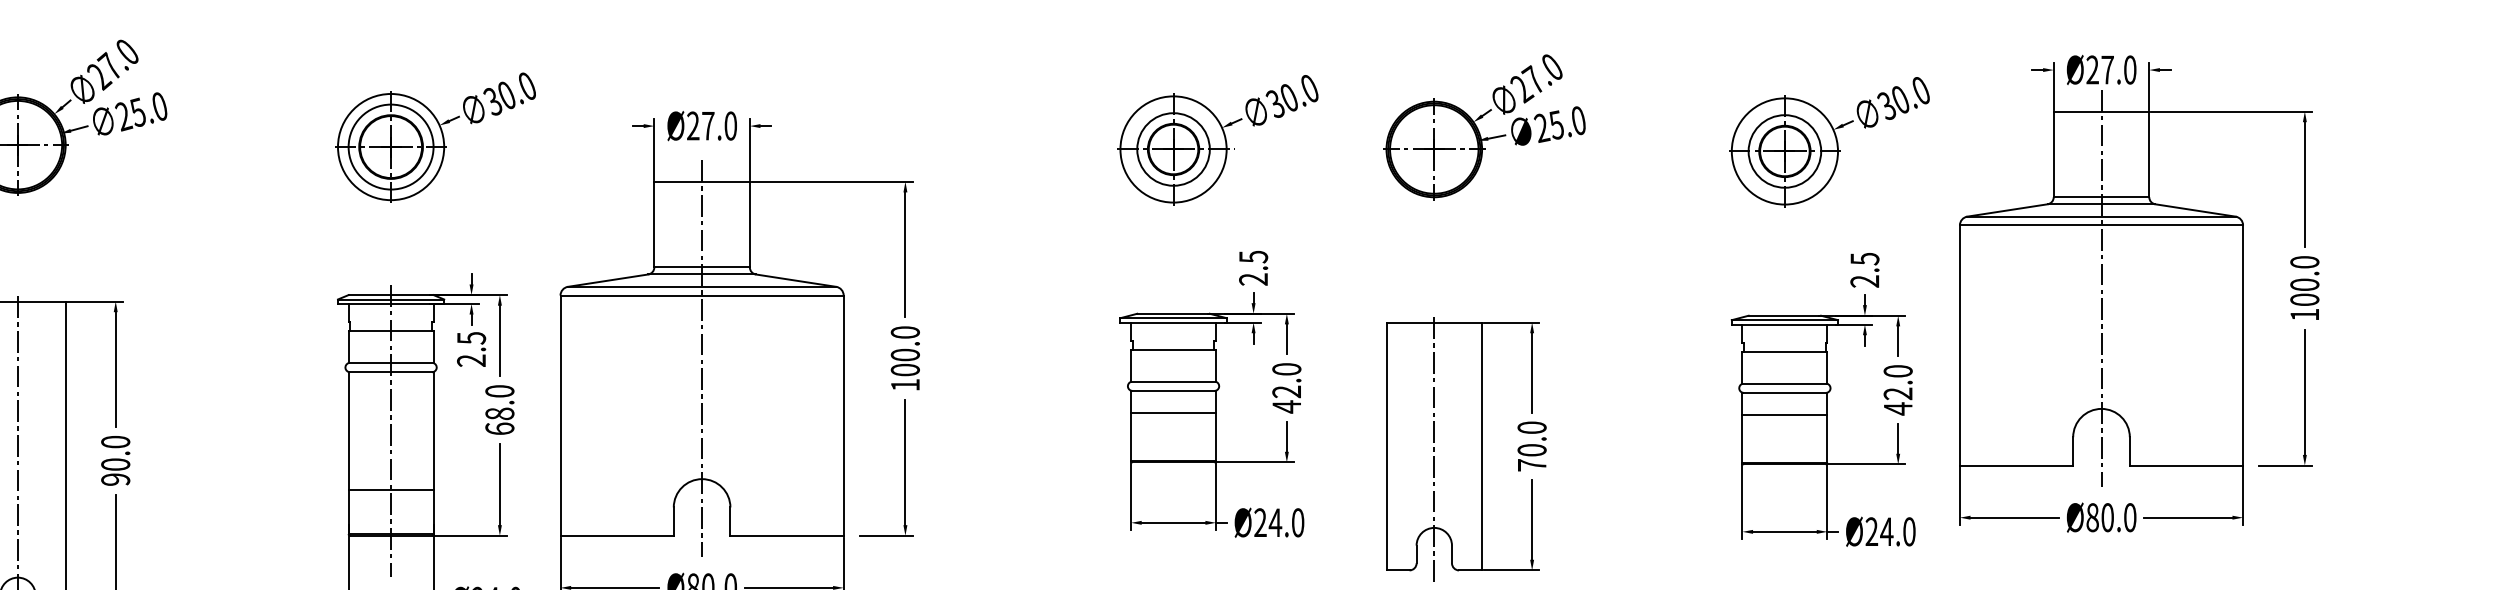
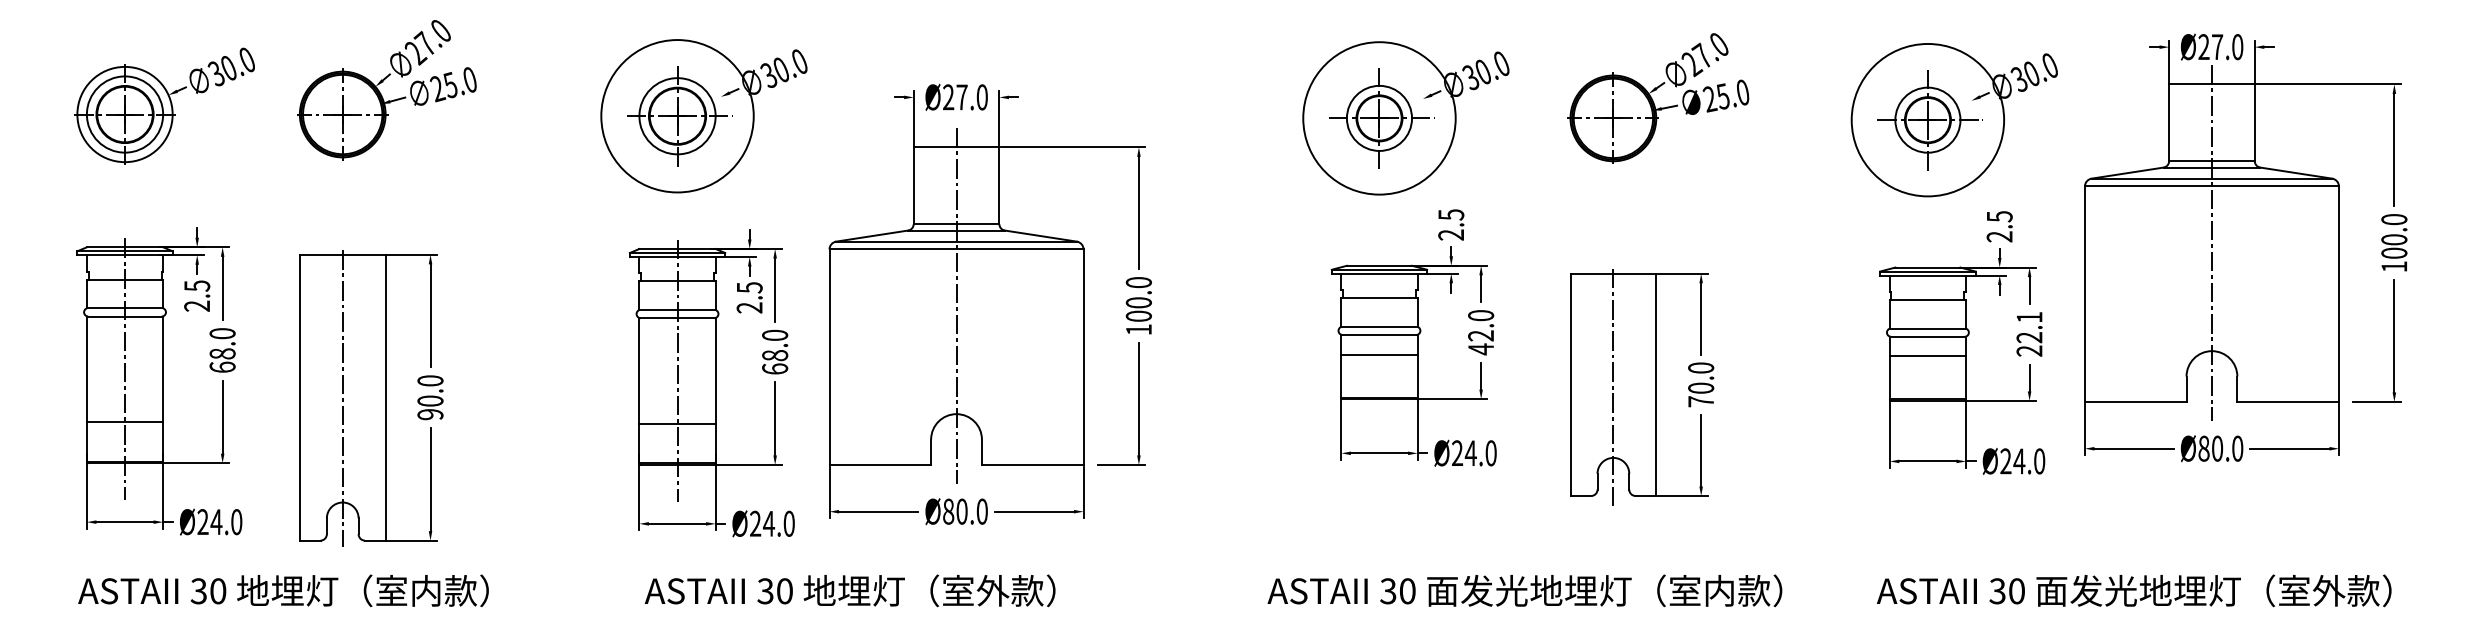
circle: (391, 146) -> (677, 115), size x1.6
circle: (1173, 149) -> (1379, 118), size x1.6
circle: (1784, 150) -> (1927, 119), size x1.6
text: (1898, 390) -> (2029, 334), 42.0 -> 22.1

